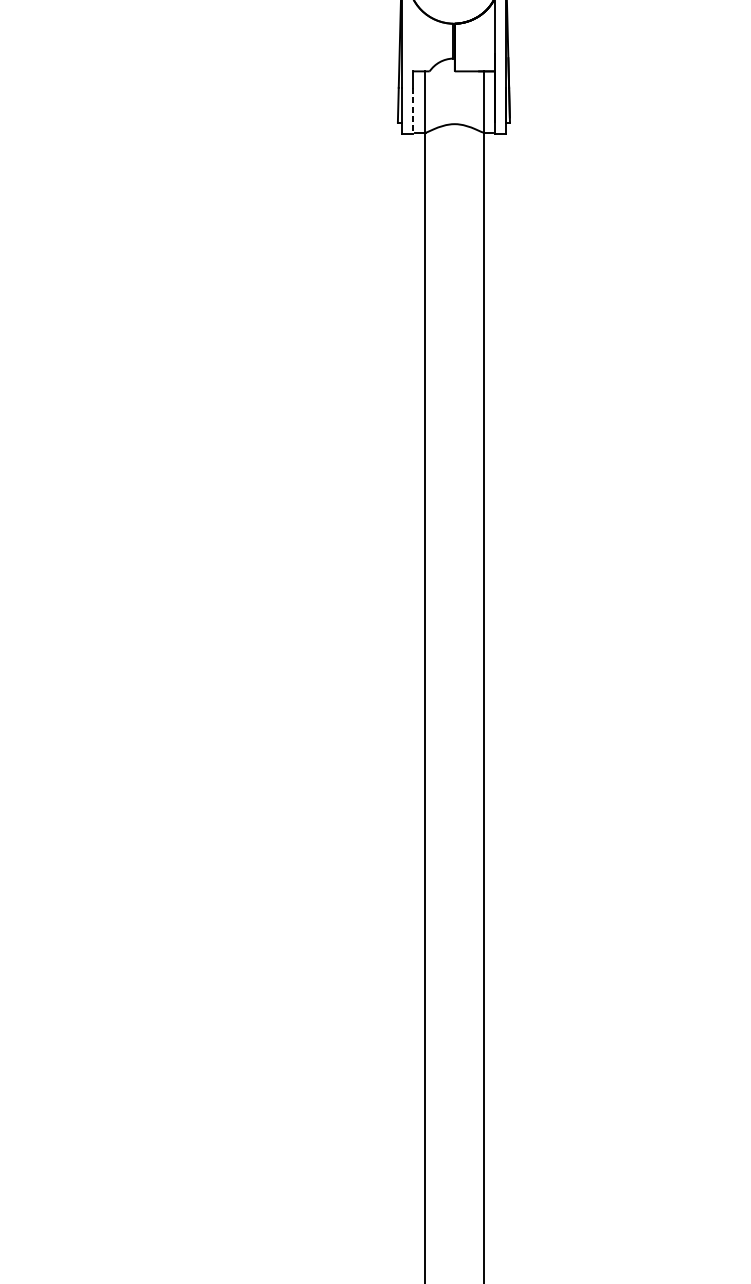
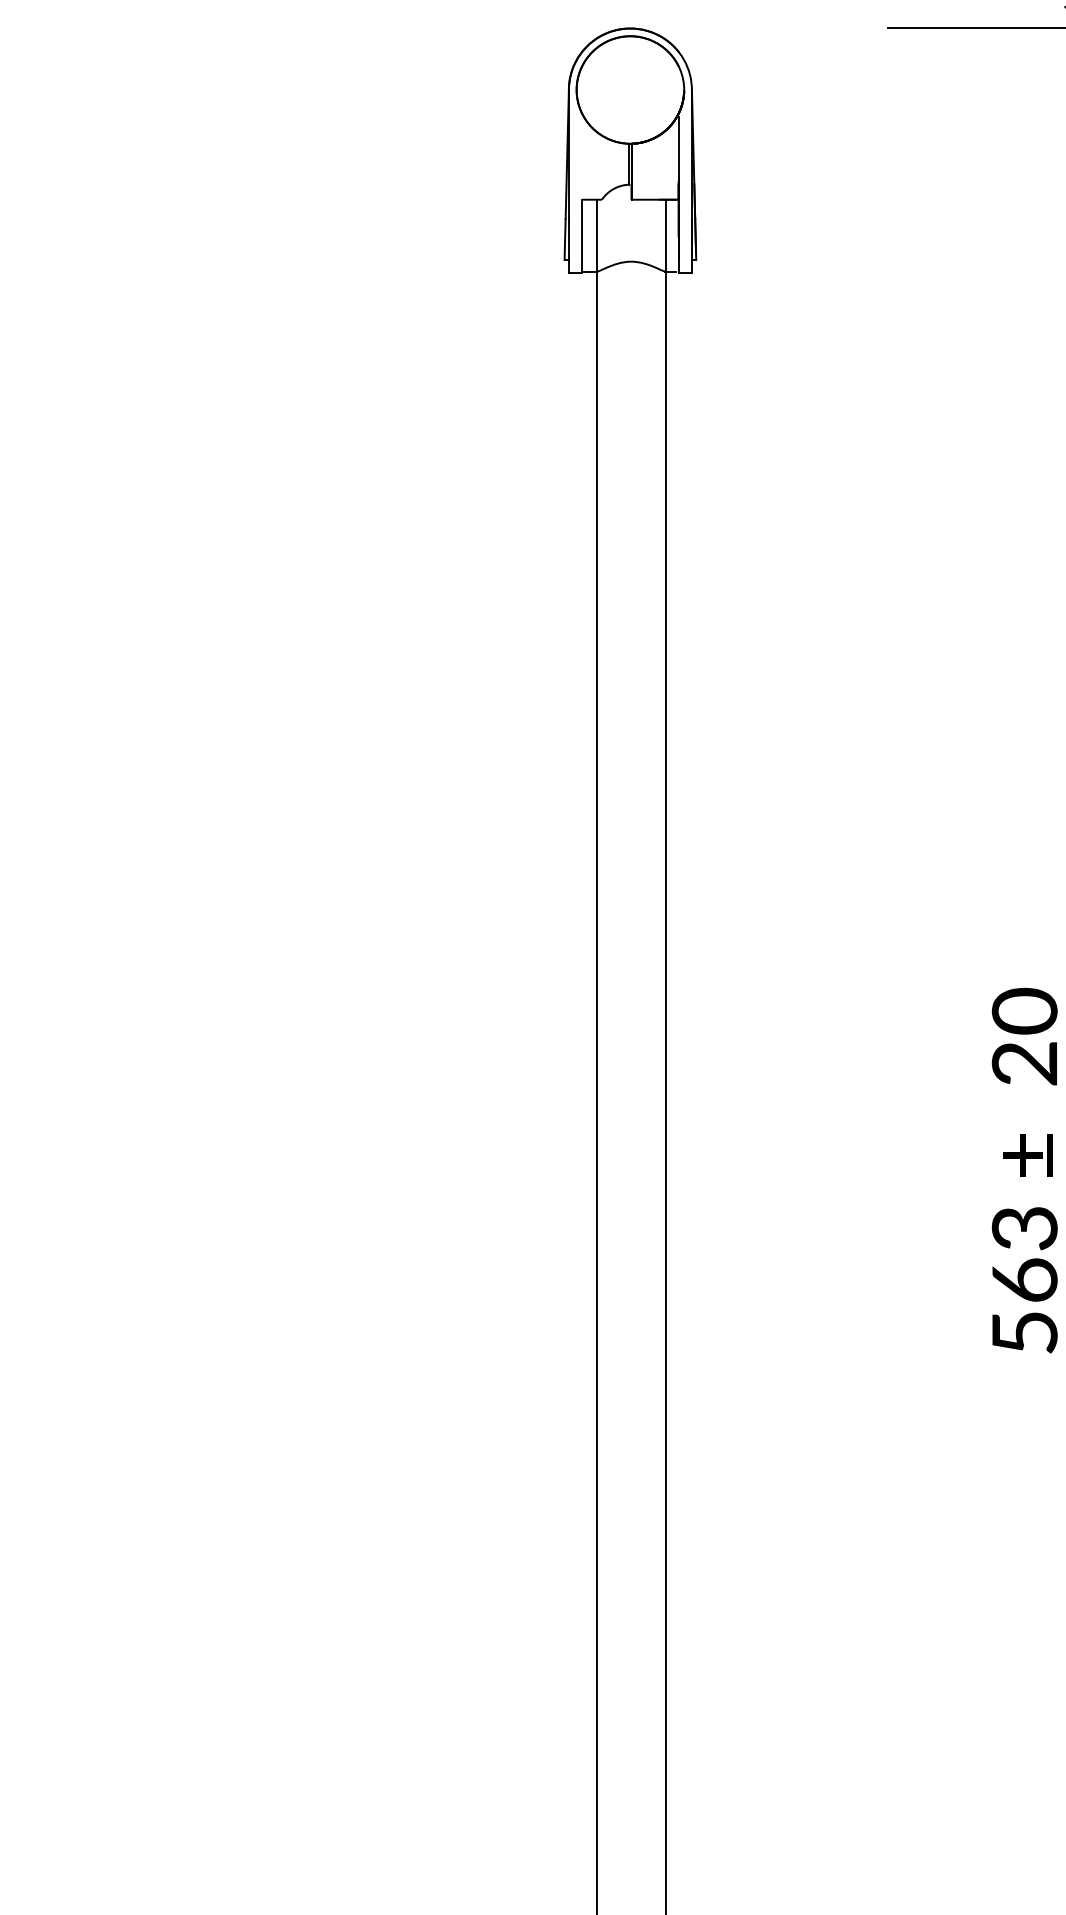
line: (413, 110) -> (582, 245), dashed -> solid

